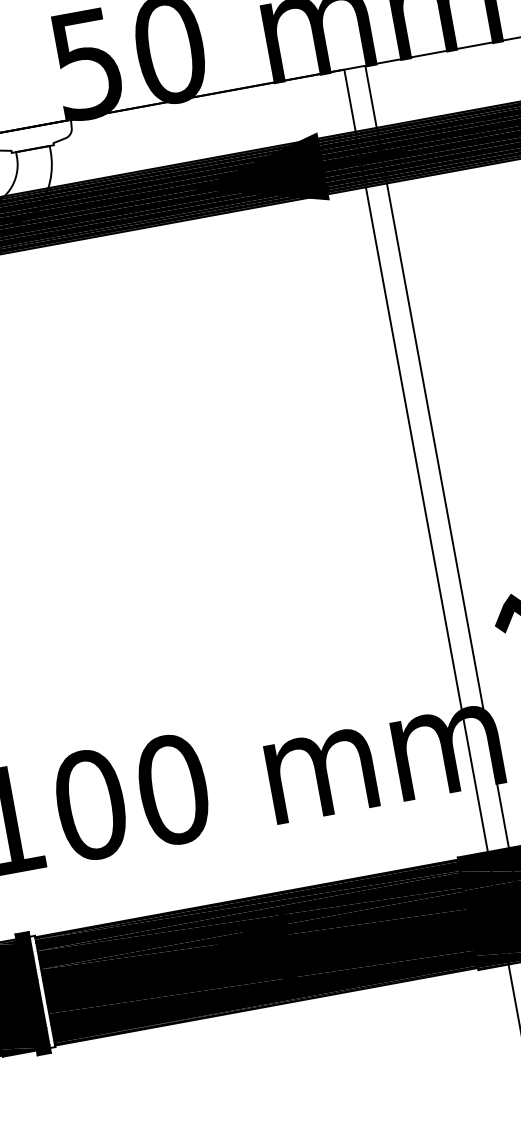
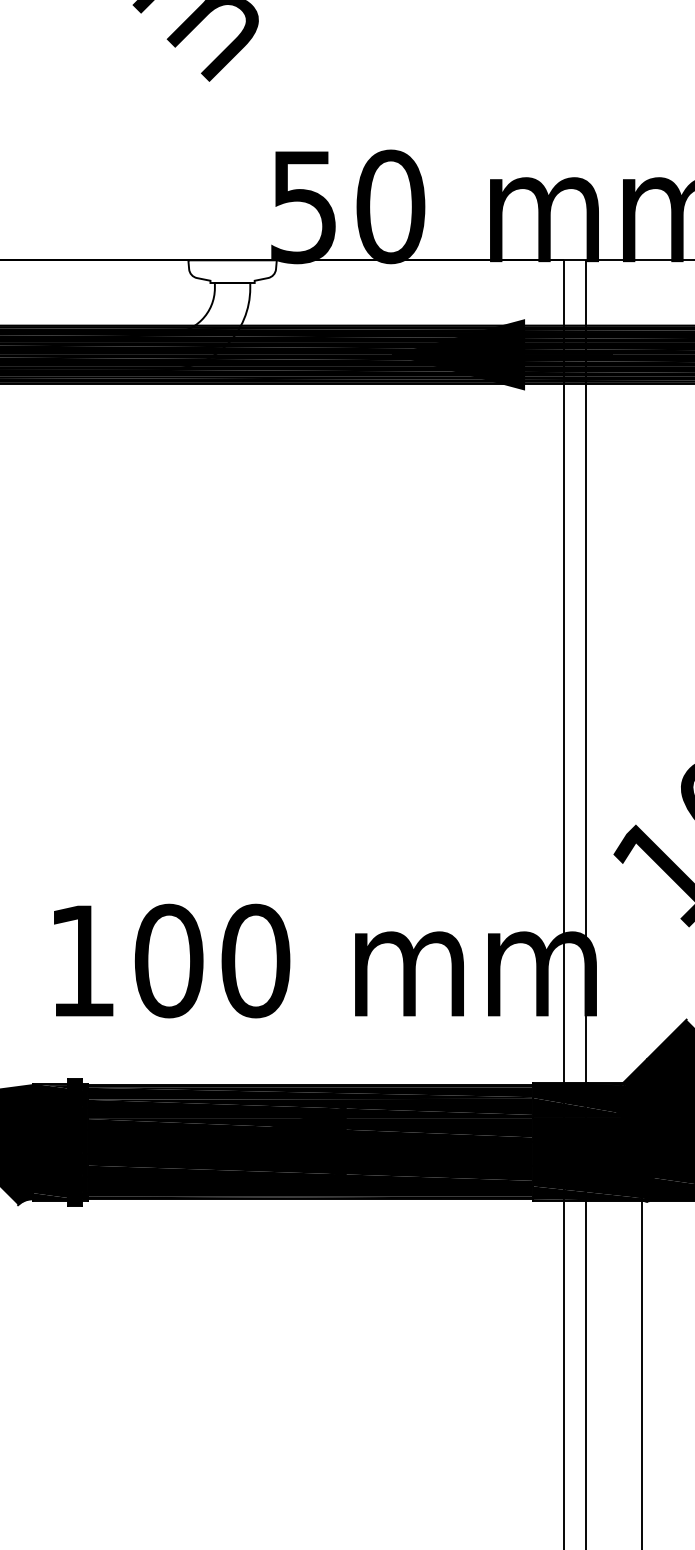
fill: (35, 992) -> (77, 1141), added

